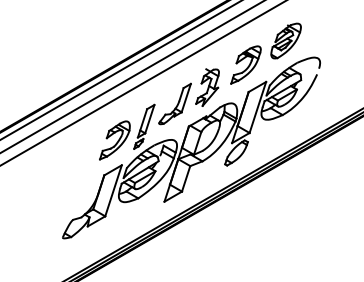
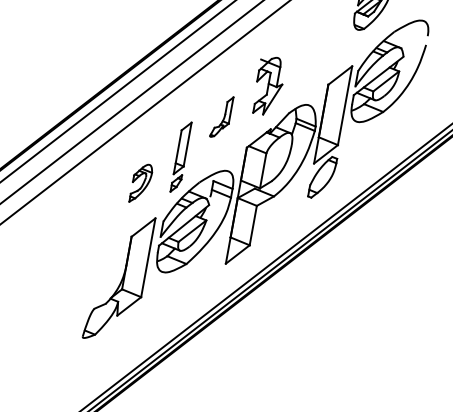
part: (245, 64) -> (318, 44), removed
part: (174, 103) -> (220, 116), size x0.6
part: (114, 140) -> (139, 183), size x0.6

